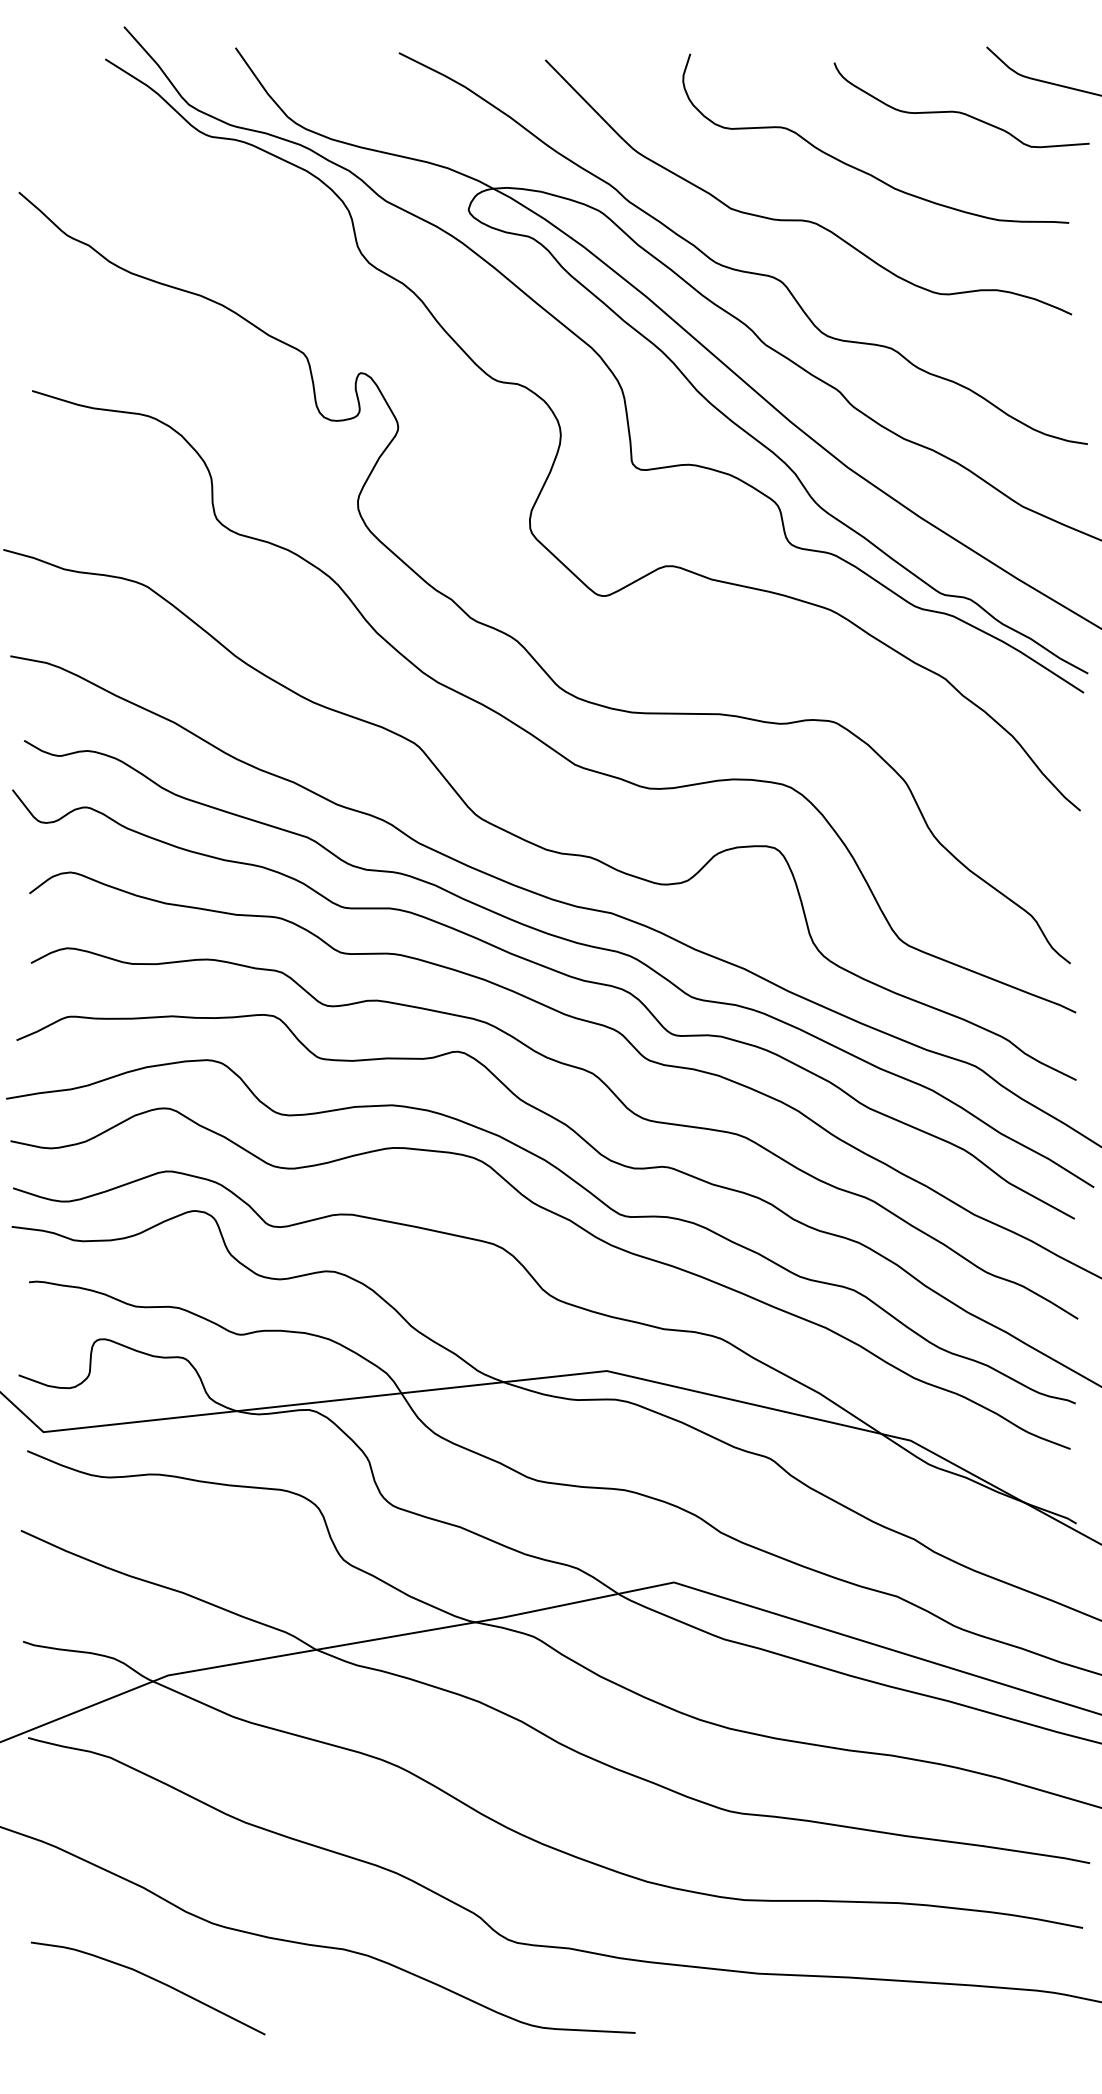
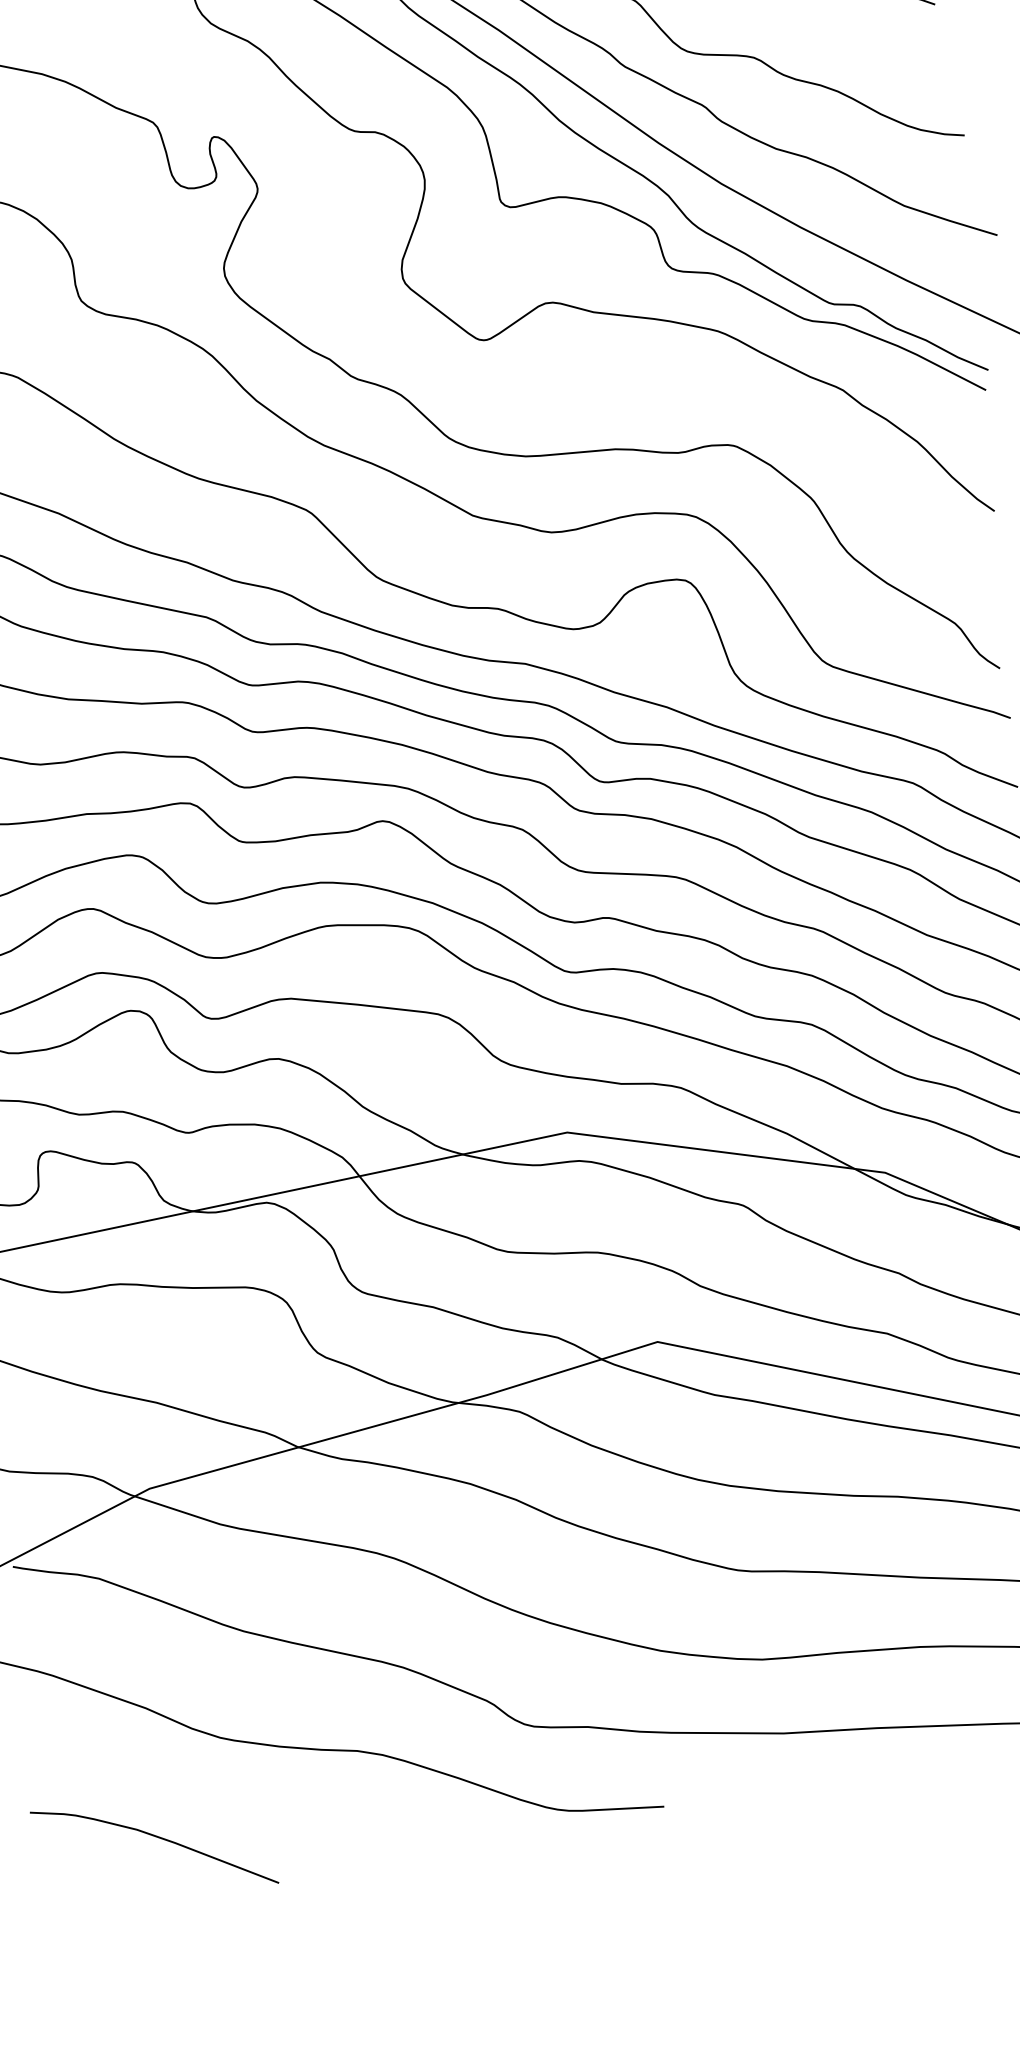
curve: (152, 1979) -> (158, 1838), moved

